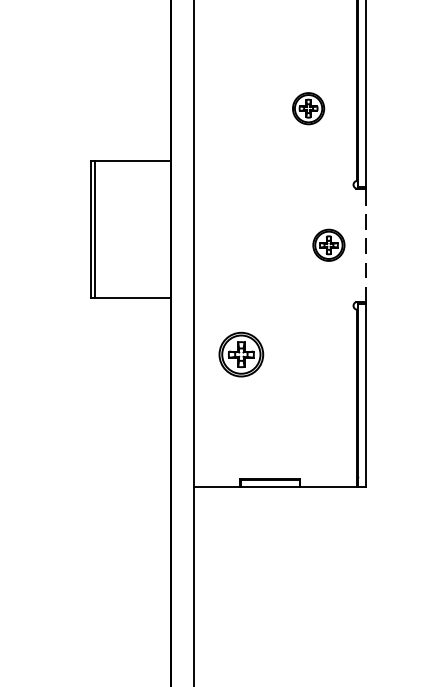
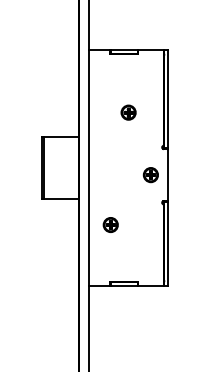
part: (308, 108) -> (128, 112), moved
line: (365, 246) -> (167, 175), dashed -> solid
part: (240, 353) -> (110, 224), size x0.71

